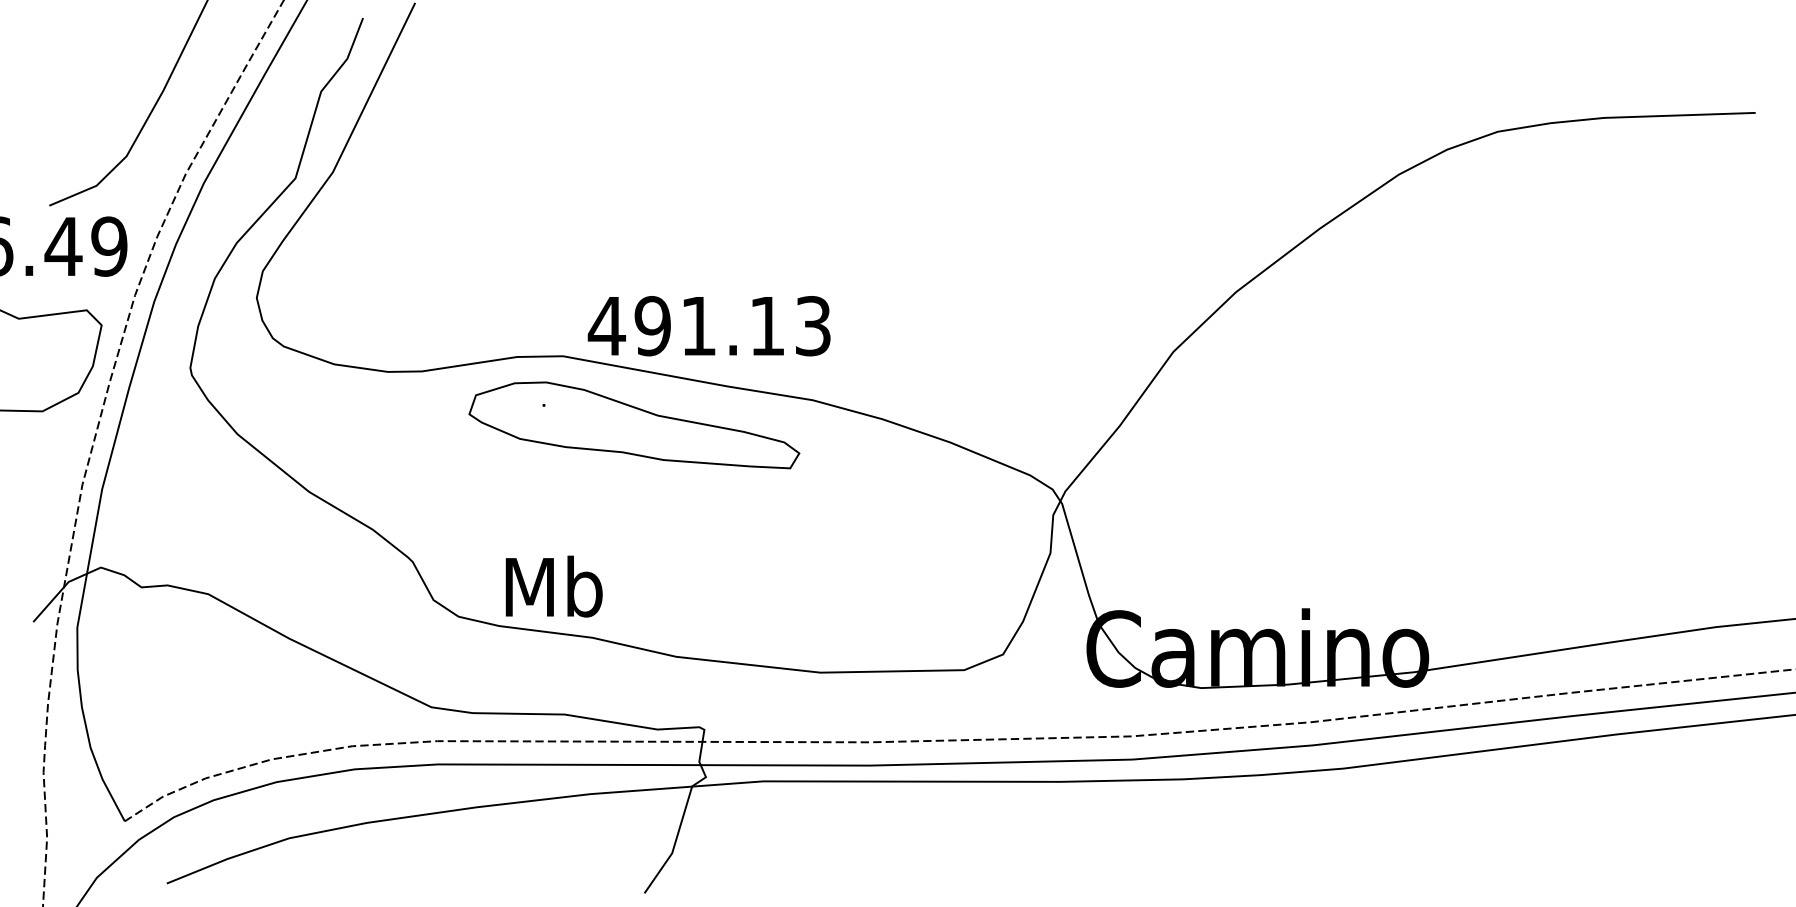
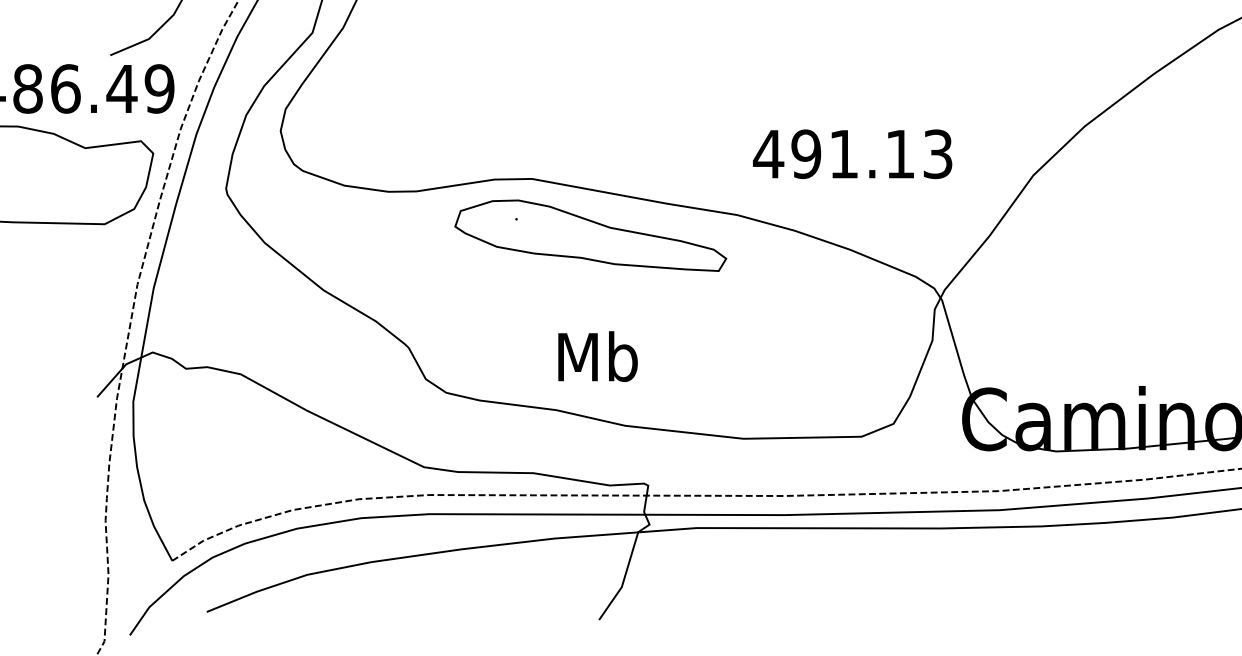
text: (708, 326) -> (852, 154), moved
text: (553, 586) -> (597, 356), moved

